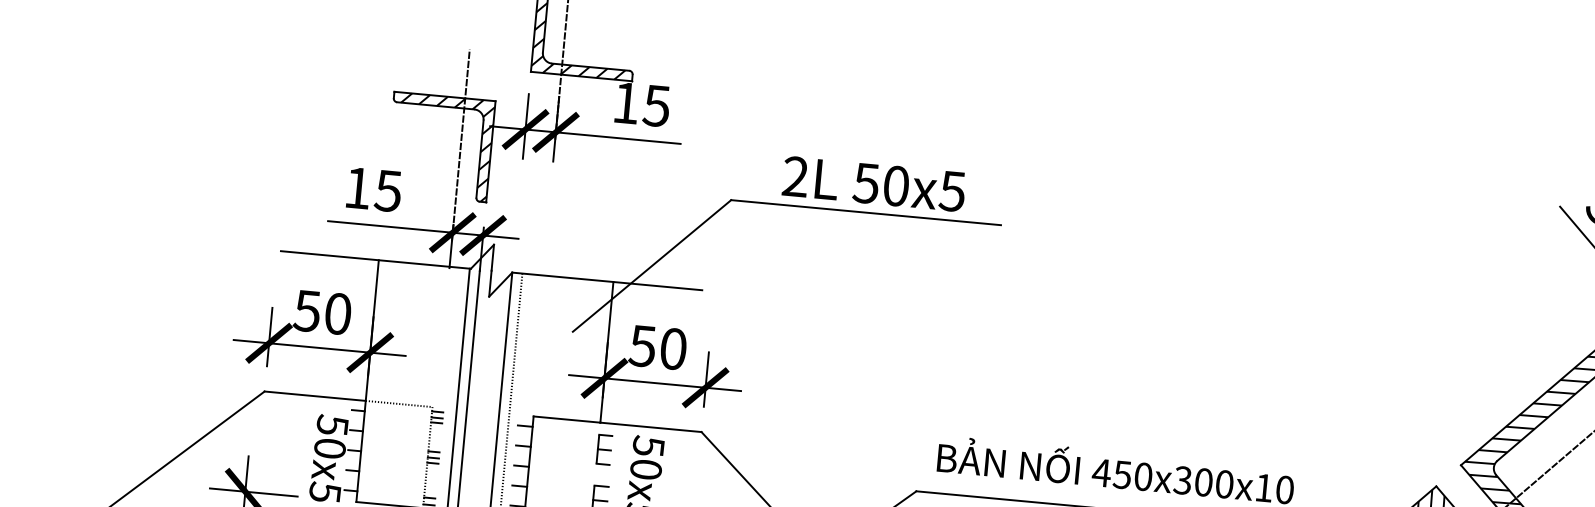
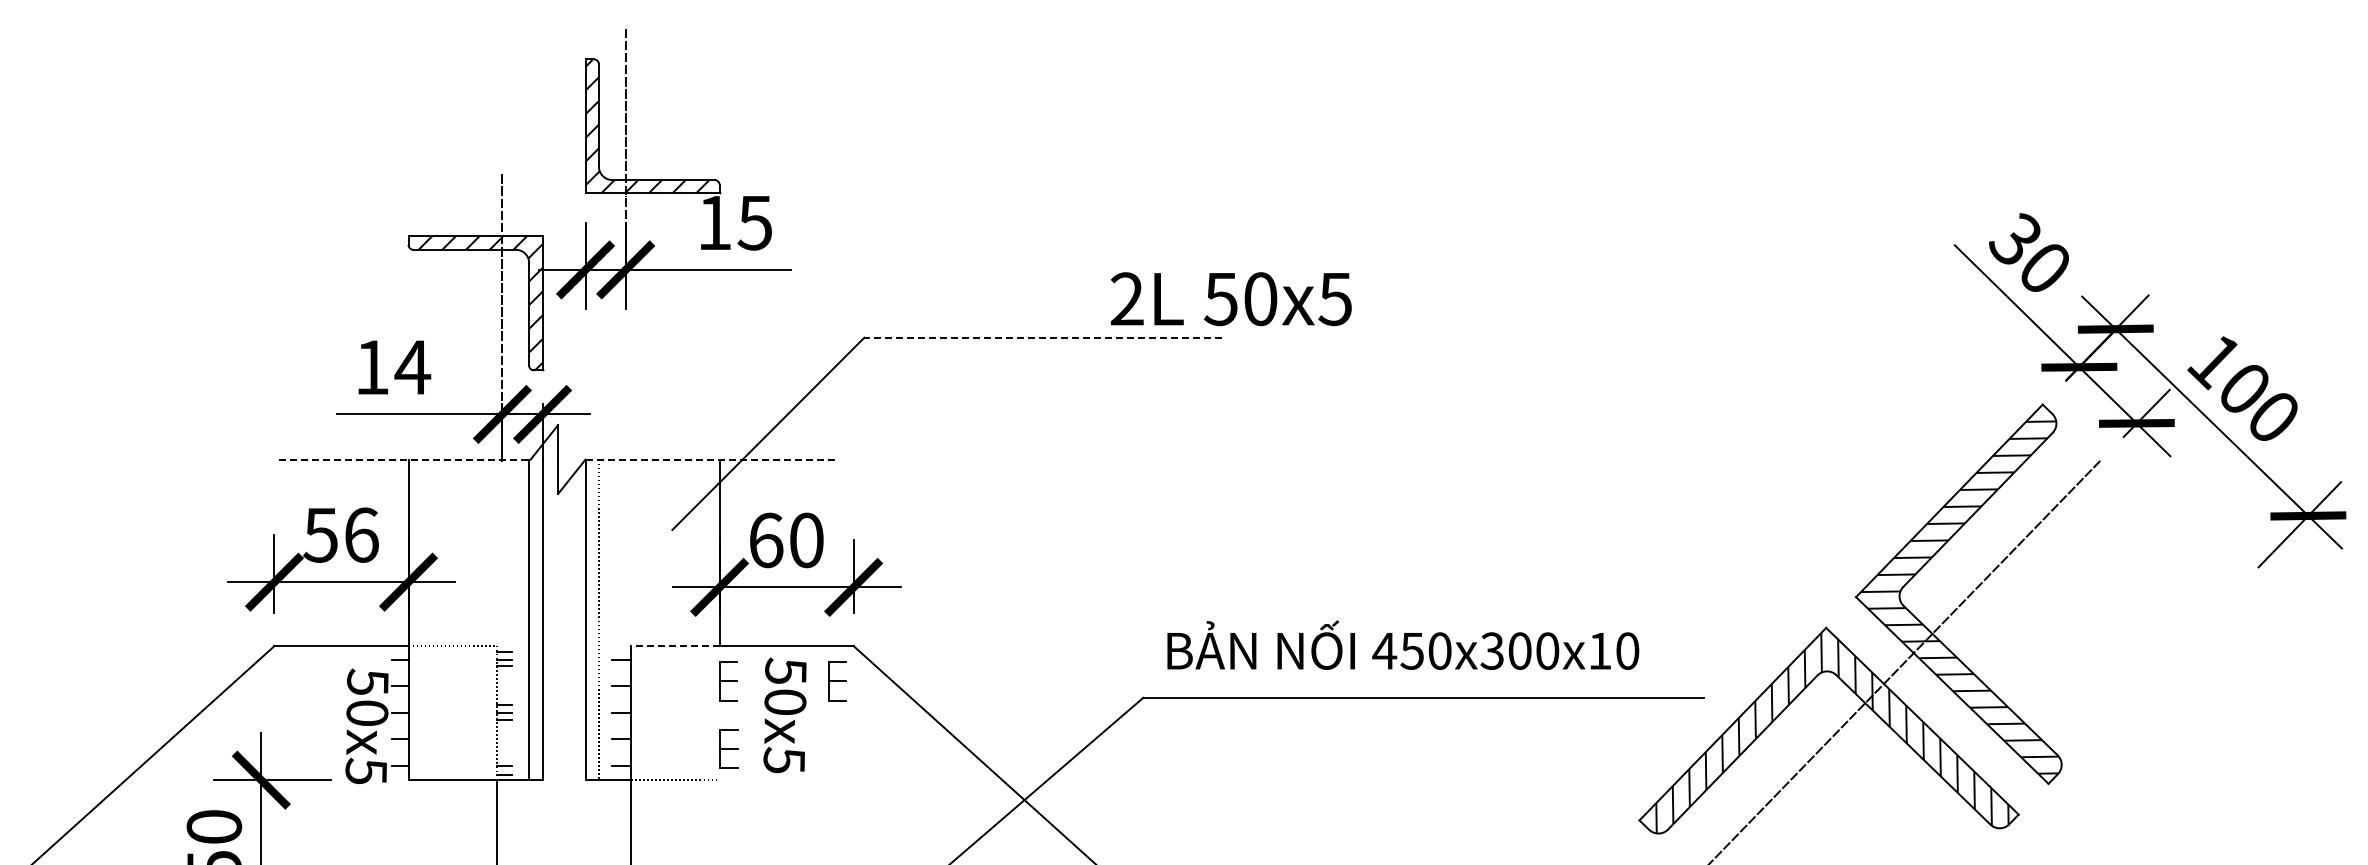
text: (874, 184) -> (1231, 299), moved
text: (388, 191) -> (412, 367), 15 -> 14
line: (866, 212) -> (1043, 337), solid -> dashed
line: (375, 259) -> (404, 459), solid -> dashed
line: (607, 281) -> (711, 459), solid -> dashed
text: (338, 313) -> (361, 534), 50 -> 56
text: (642, 346) -> (765, 540), 50 -> 60
line: (566, 419) -> (674, 646), solid -> dashed
part: (686, 457) -> (837, 681), added

